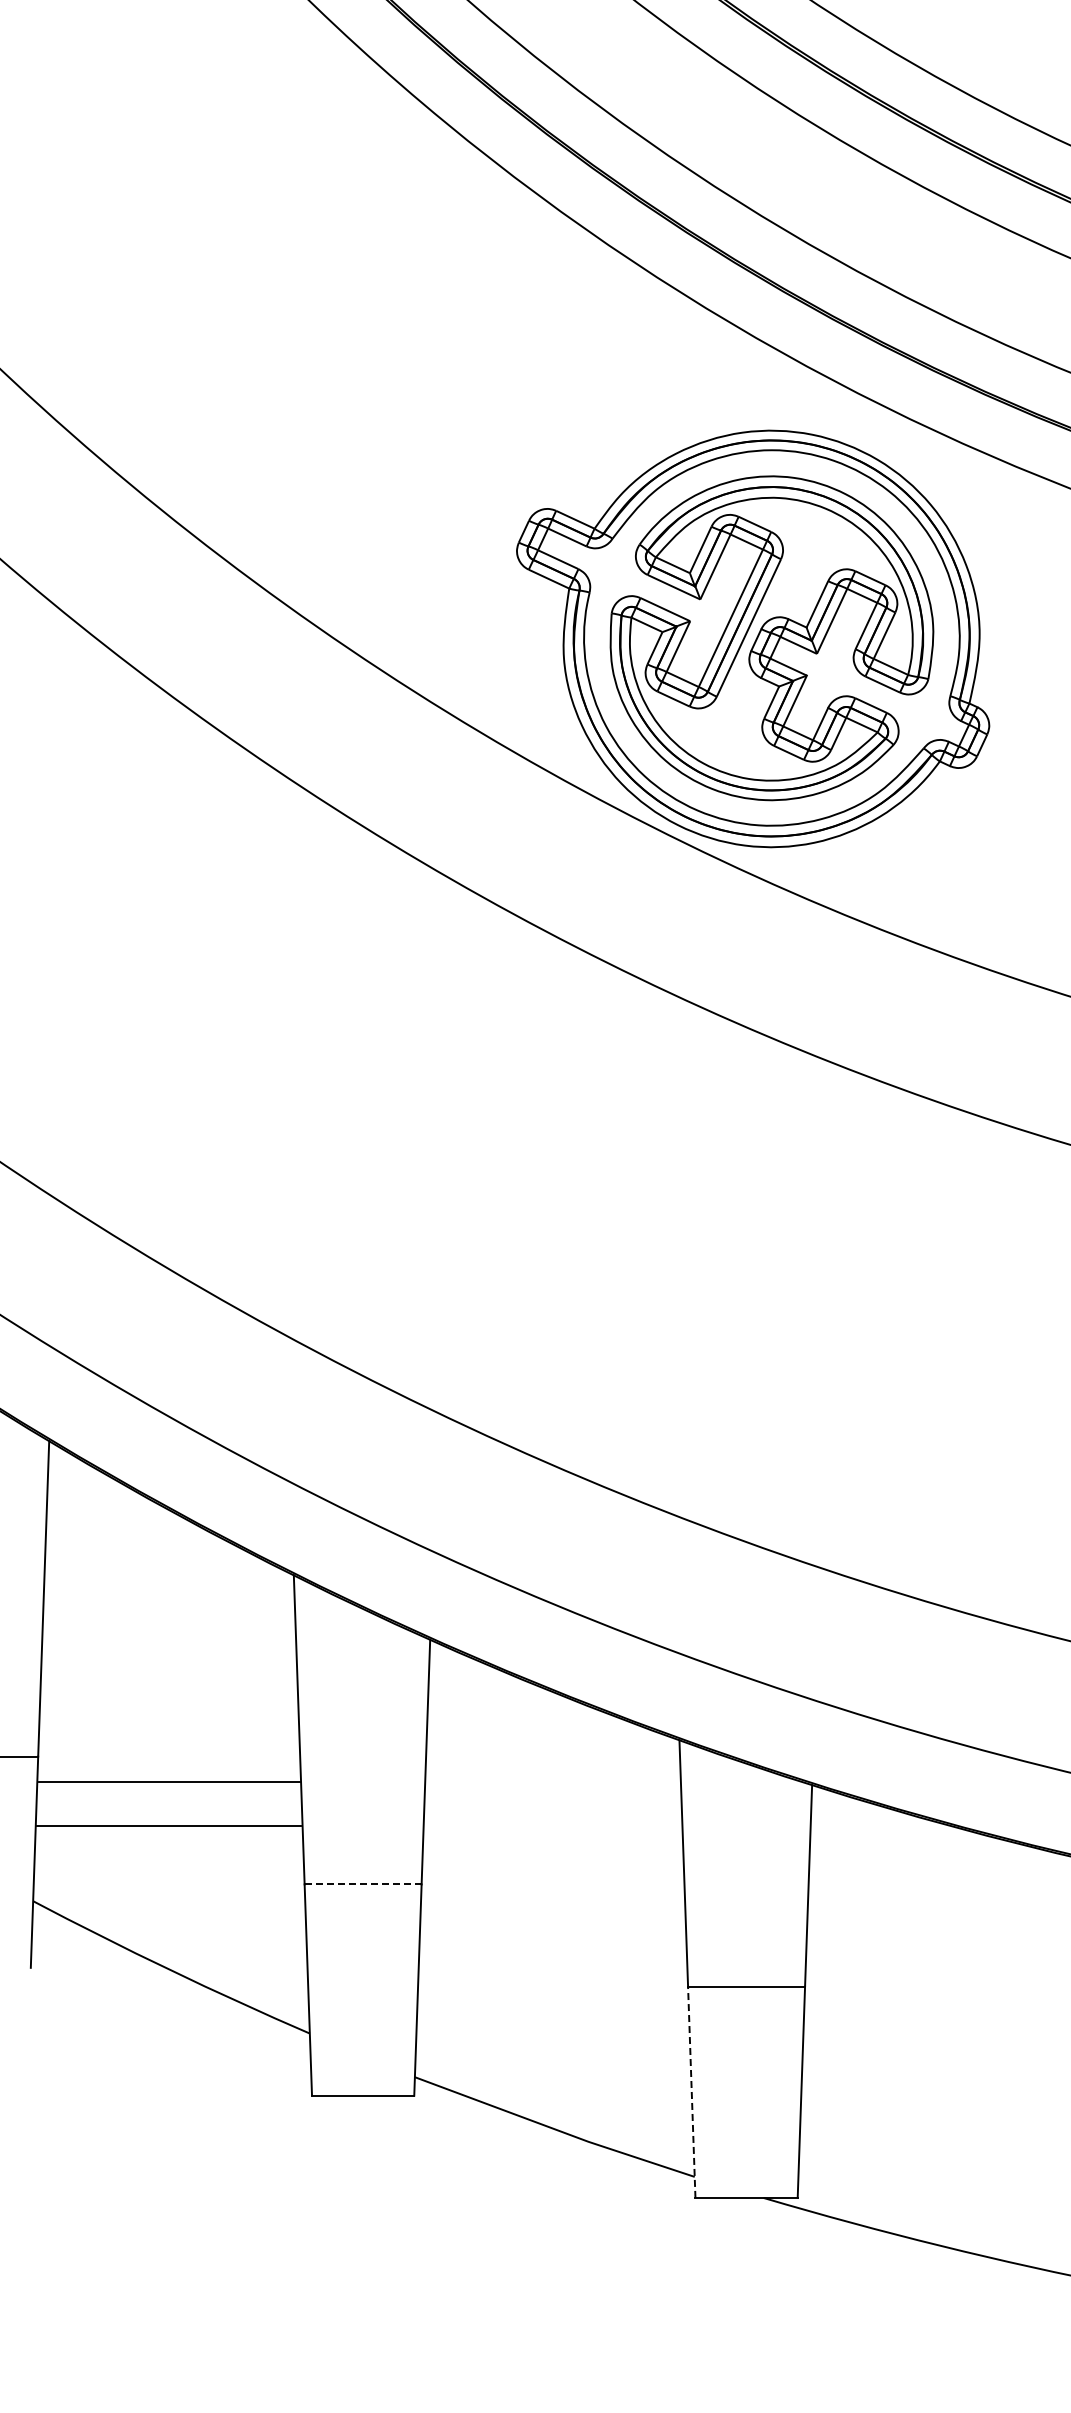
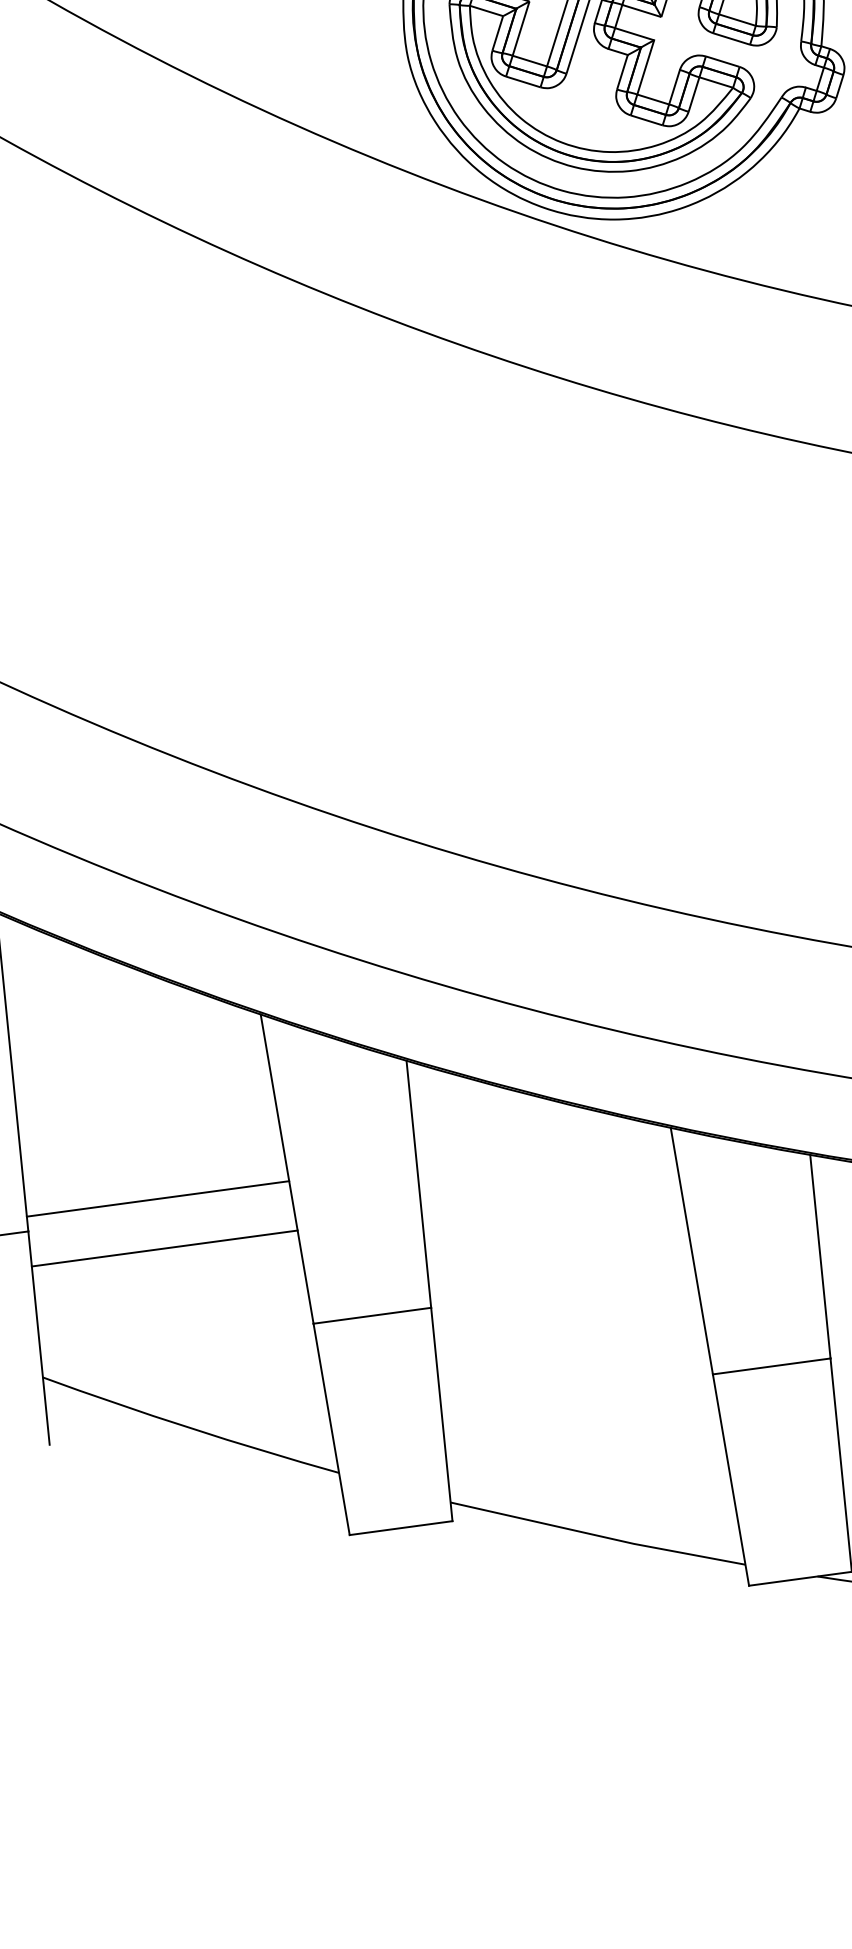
line: (168, 1781) -> (157, 1198), moved
line: (168, 1826) -> (164, 1248), moved
line: (363, 1884) -> (372, 1315), dashed -> solid
line: (691, 2092) -> (730, 1480), dashed -> solid

